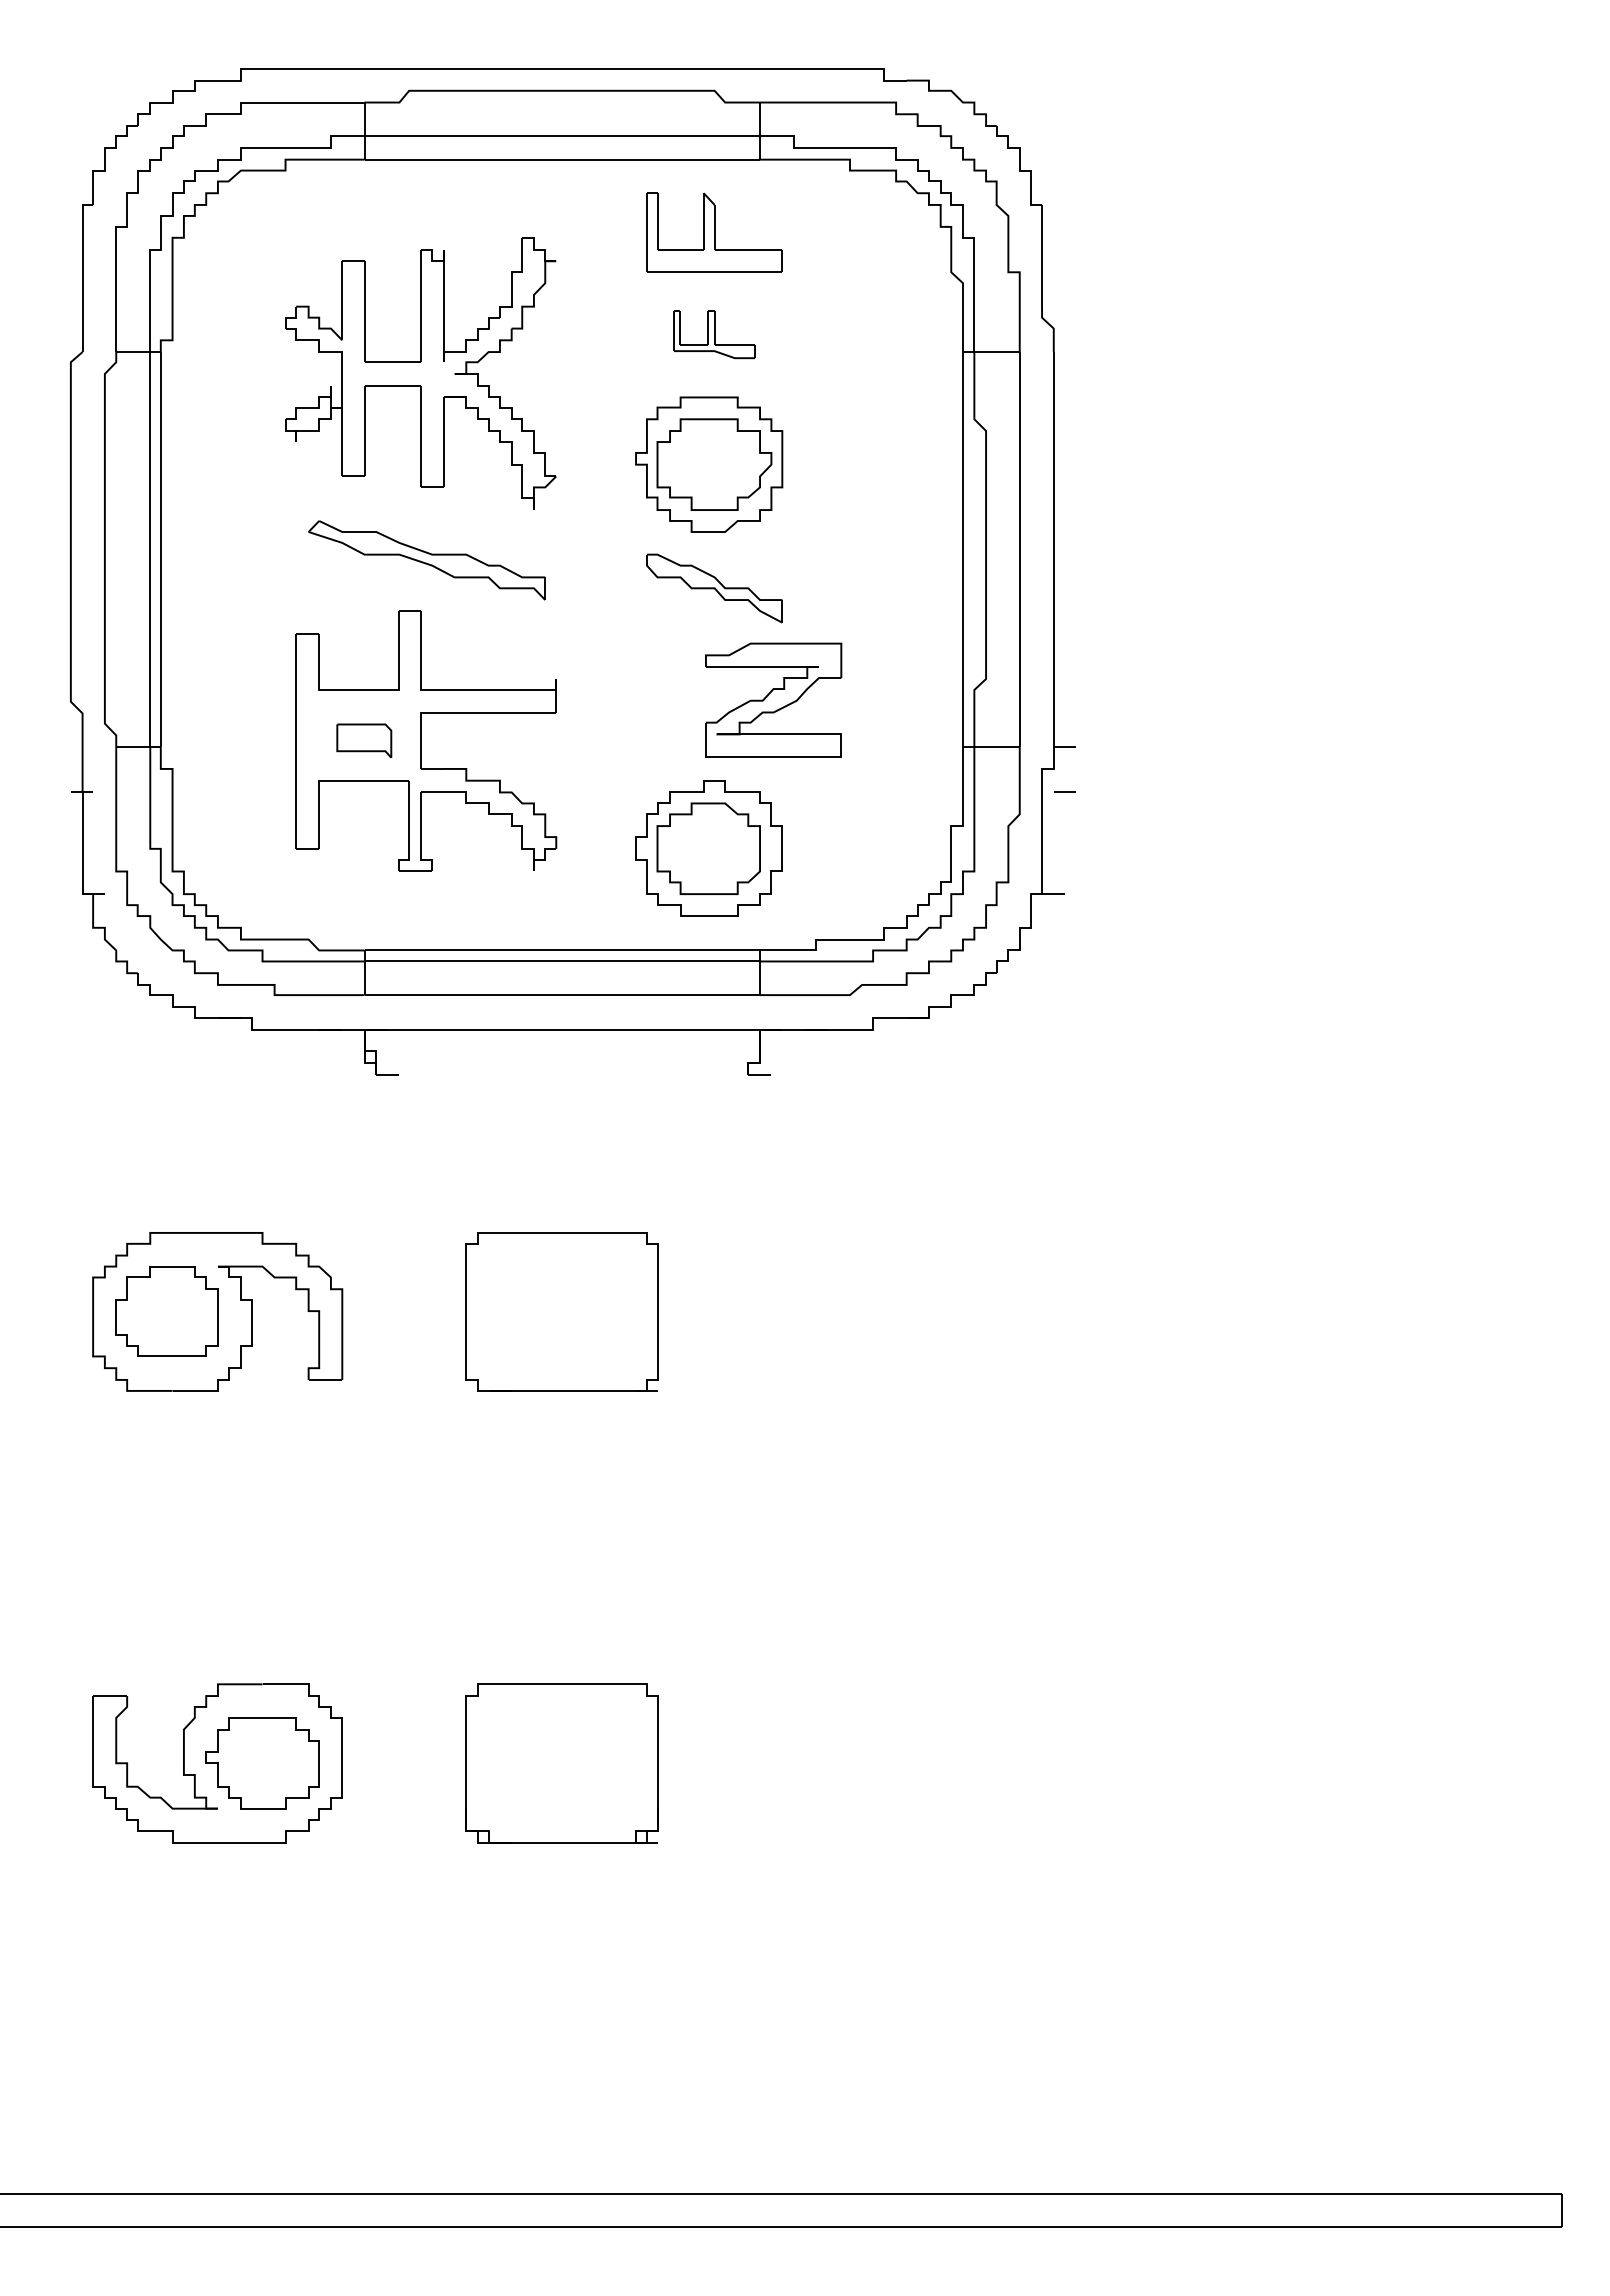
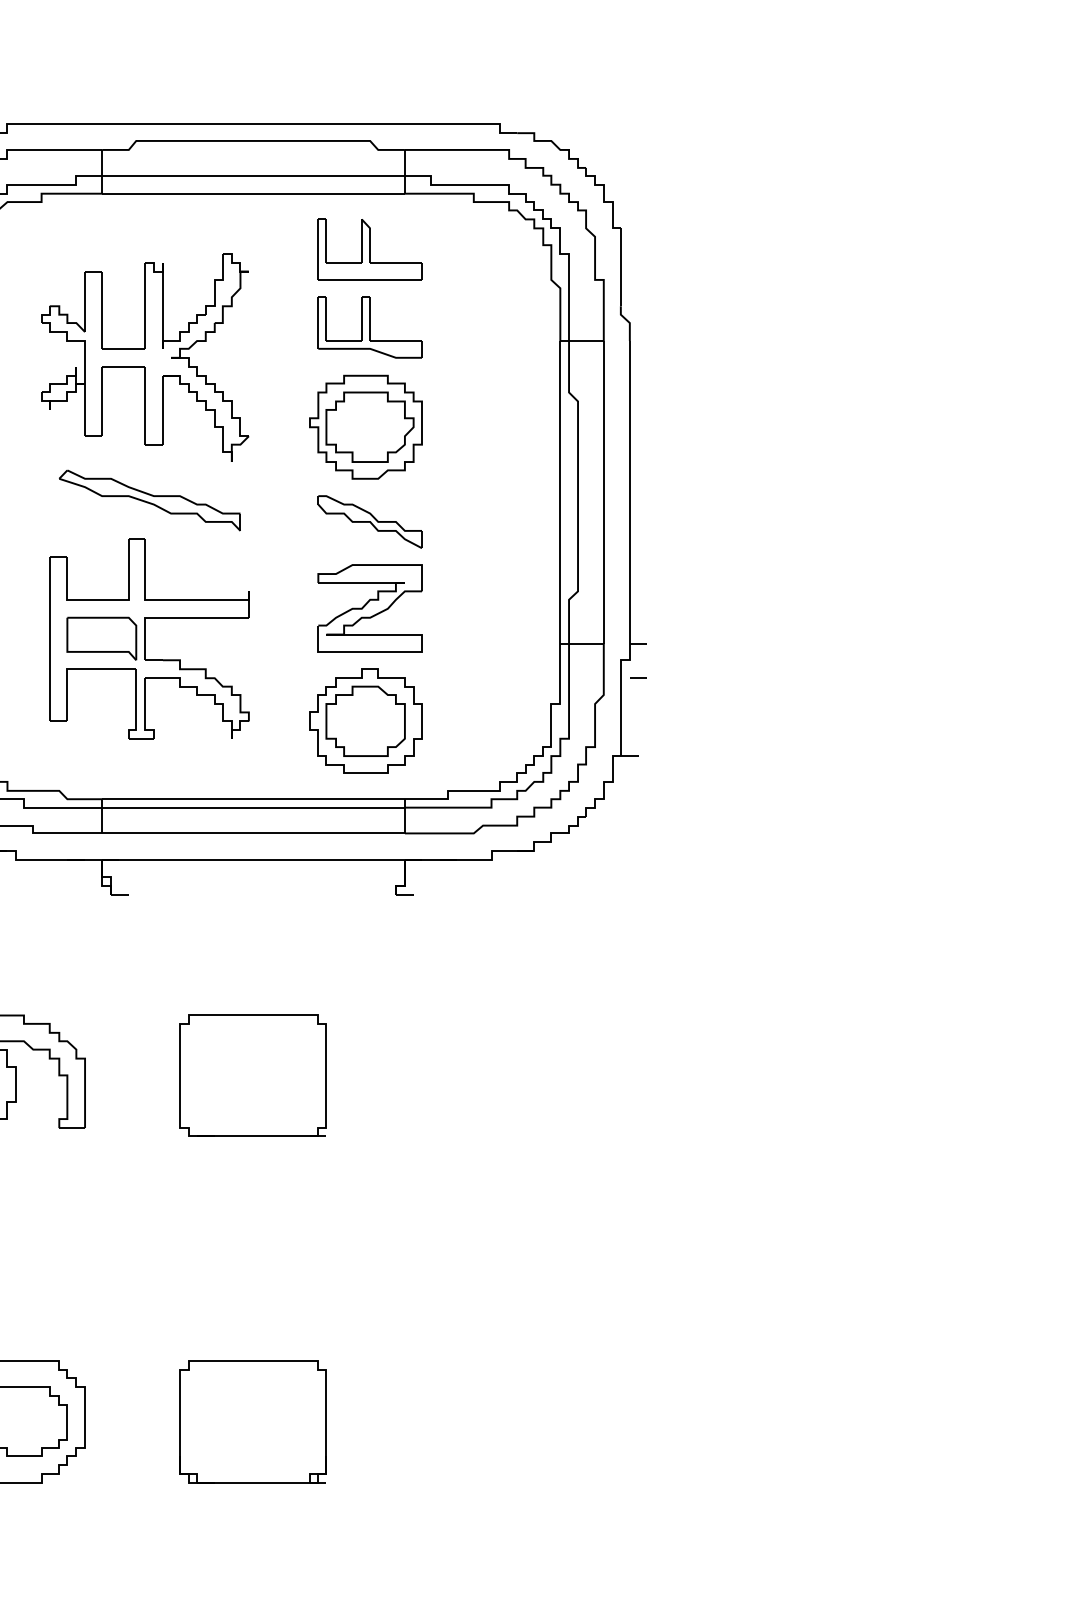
part: (714, 334) -> (370, 327), size x1.67
part: (773, 699) -> (370, 607), moved
part: (364, 740) -> (102, 638), size x1.67

